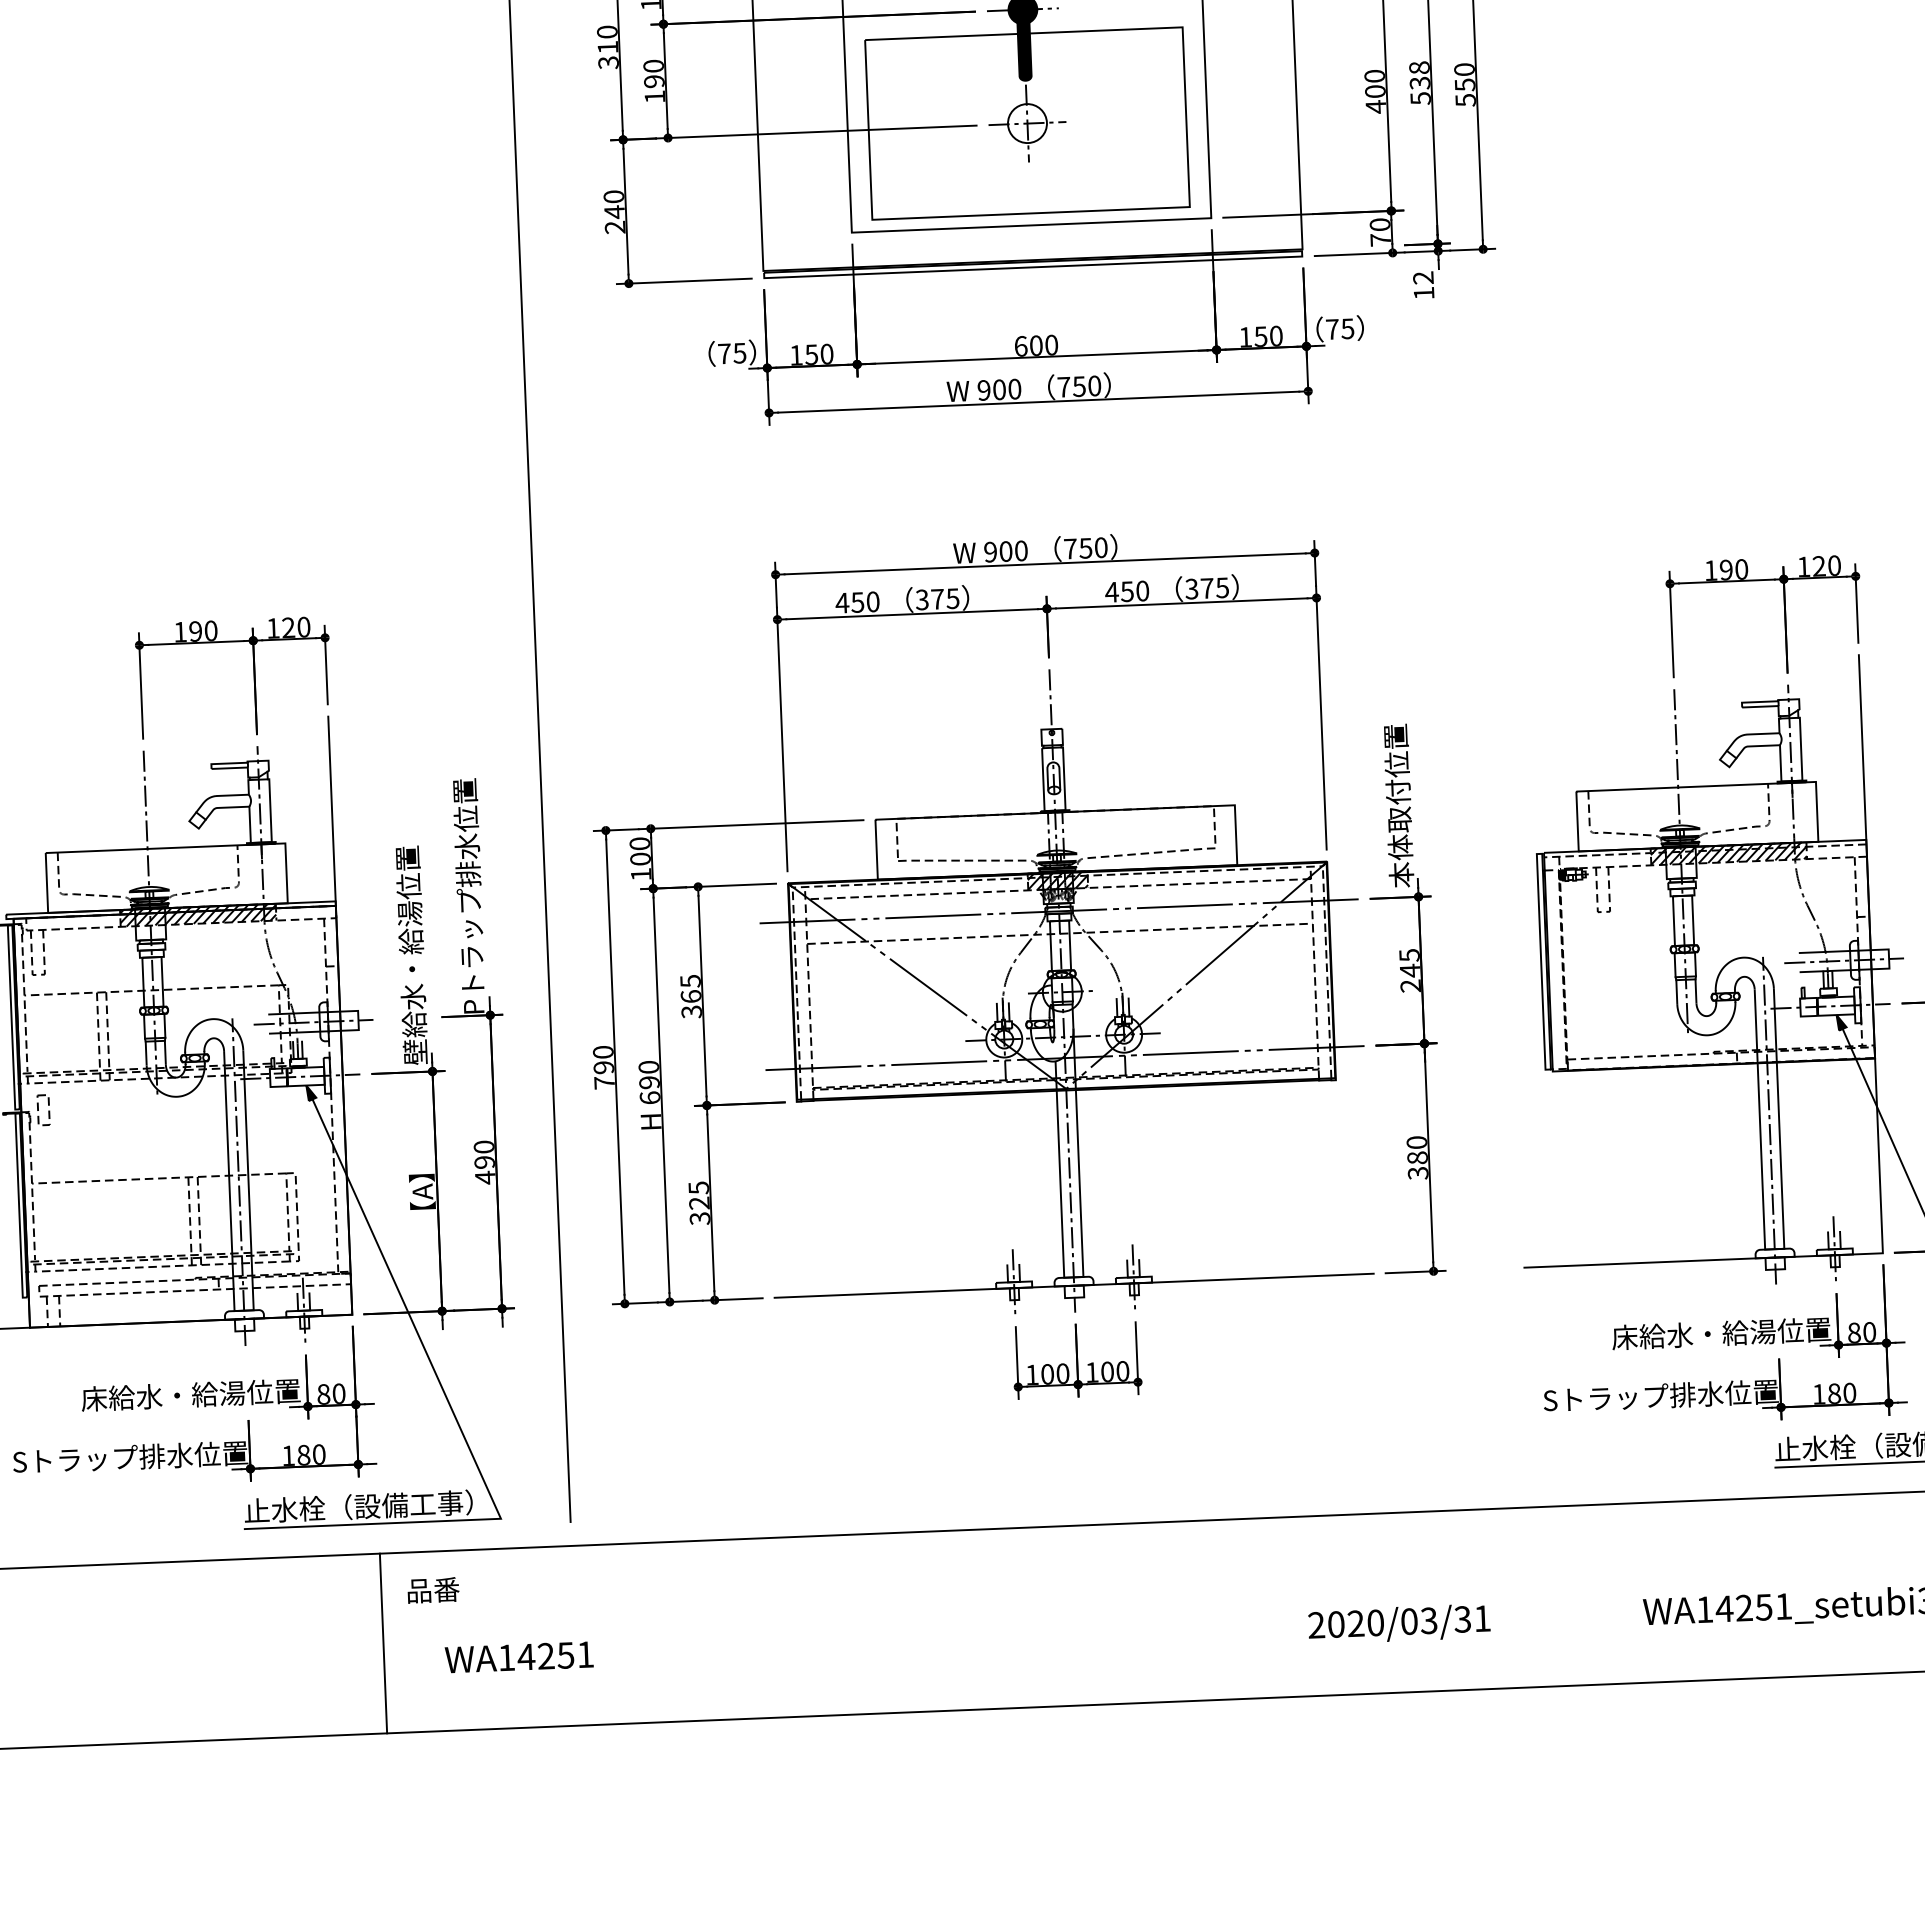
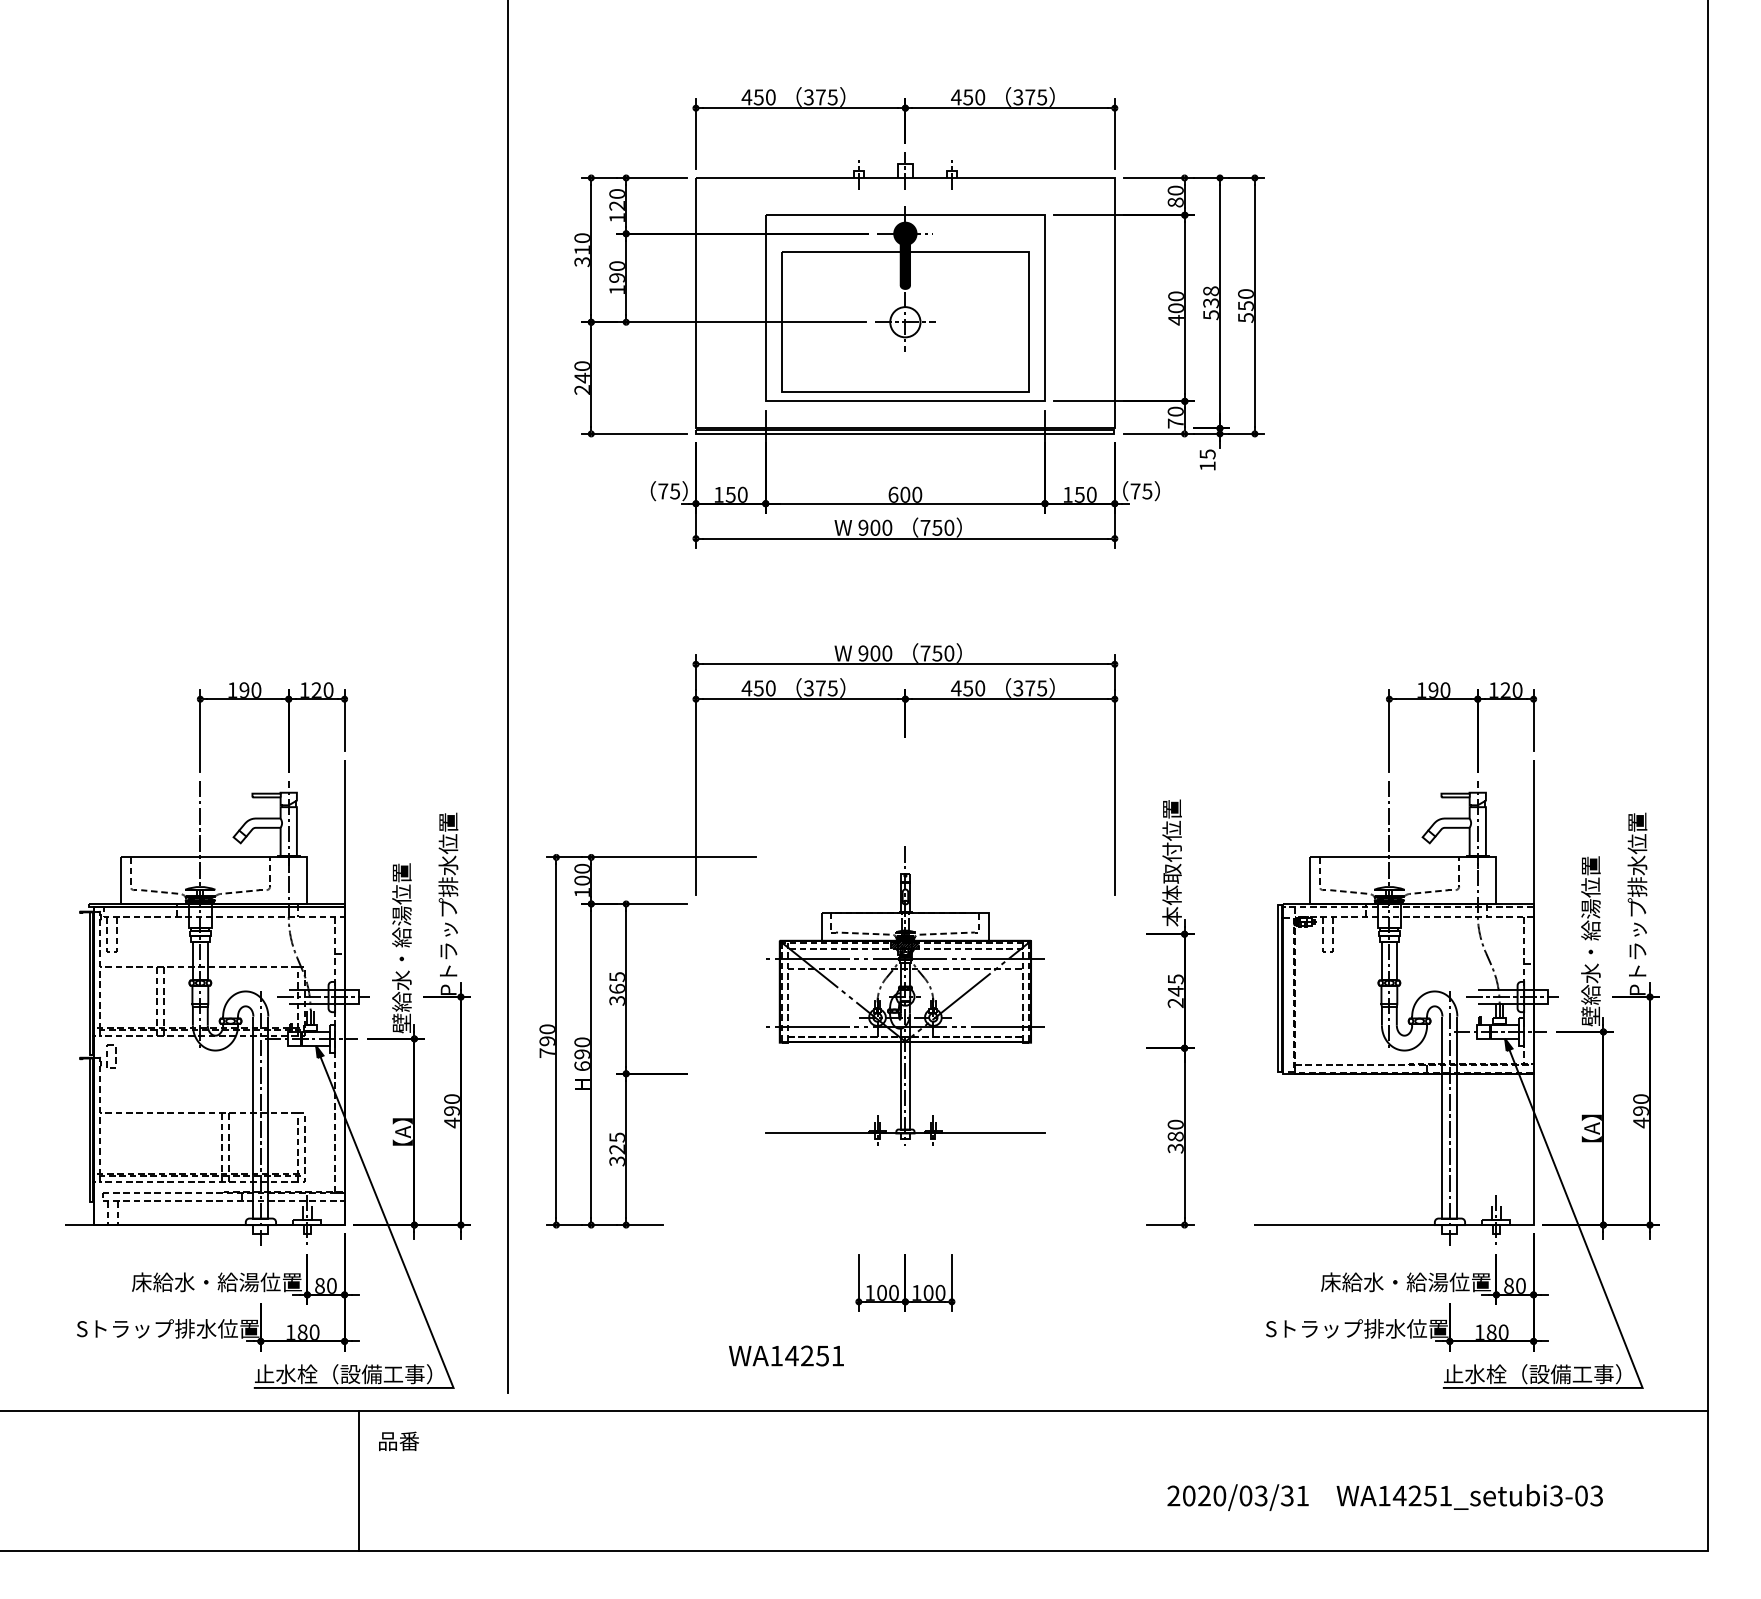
text: (1423, 278) -> (1207, 454), 12 -> 15
hatch: (1728, 853) -> (1426, 910), removed
hatch: (198, 915) -> (237, 910), removed
part: (1062, 990) -> (905, 995), size x0.6
text: (1398, 1623) -> (1237, 1497), moved
text: (519, 1656) -> (786, 1355), moved

